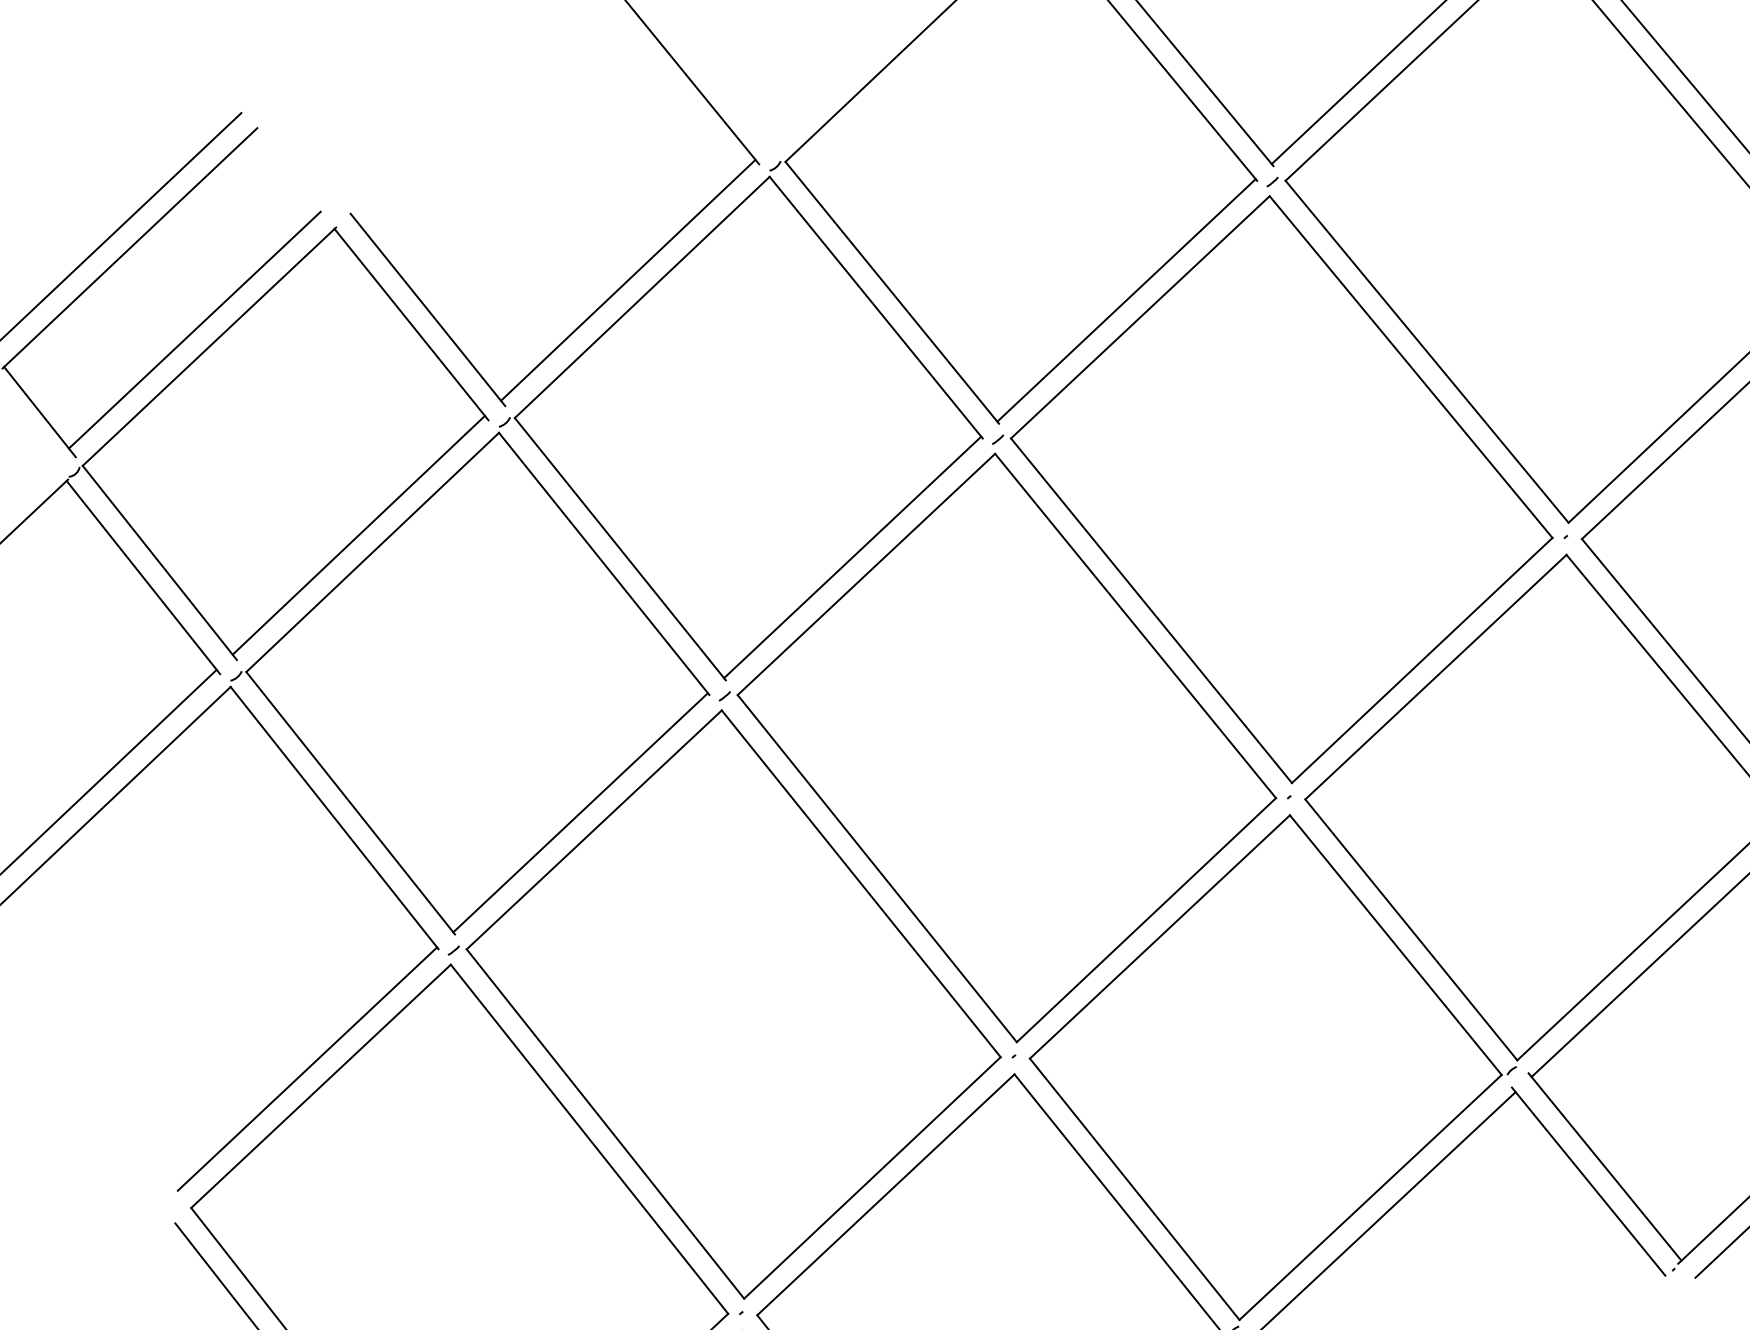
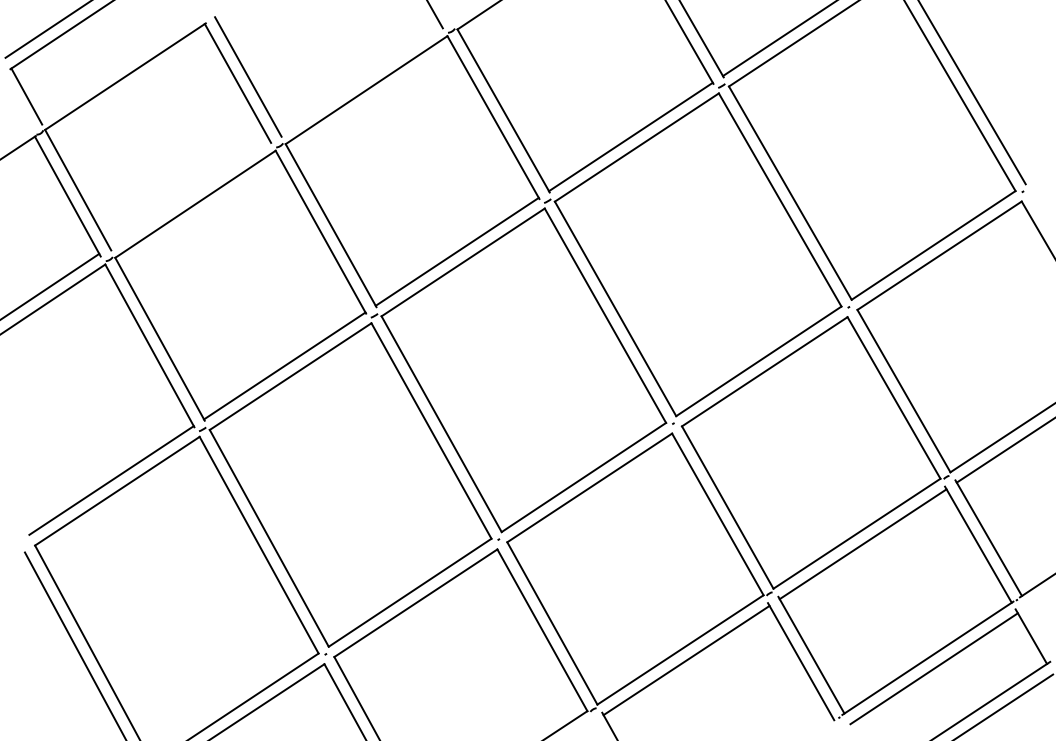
line: (628, 280) -> (360, 79), removed
line: (193, 330) -> (118, 66), removed
line: (358, 535) -> (189, 193), removed

